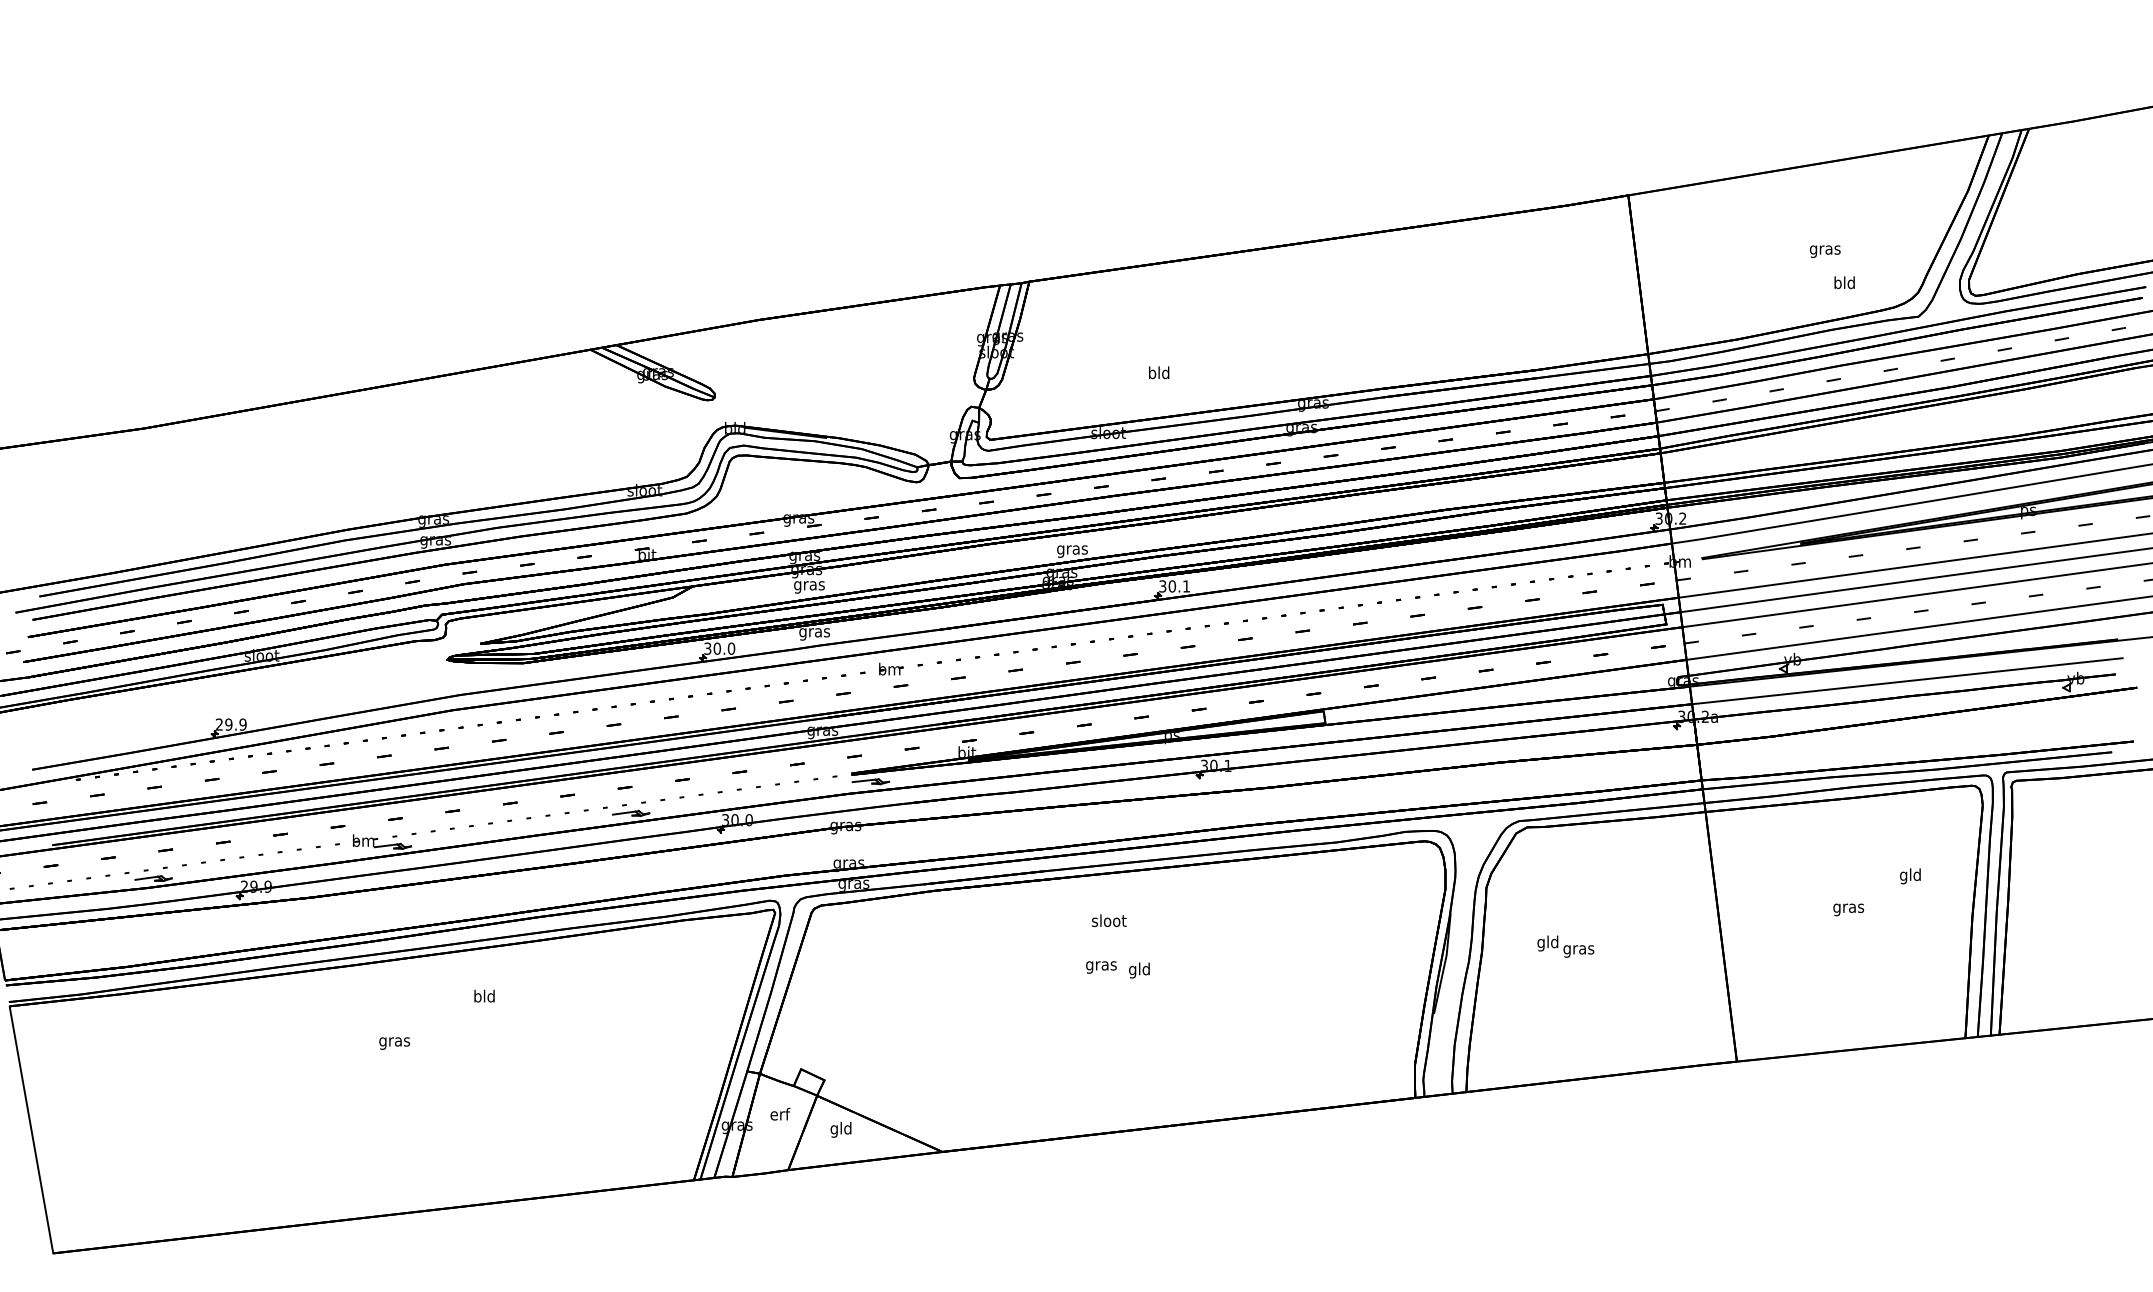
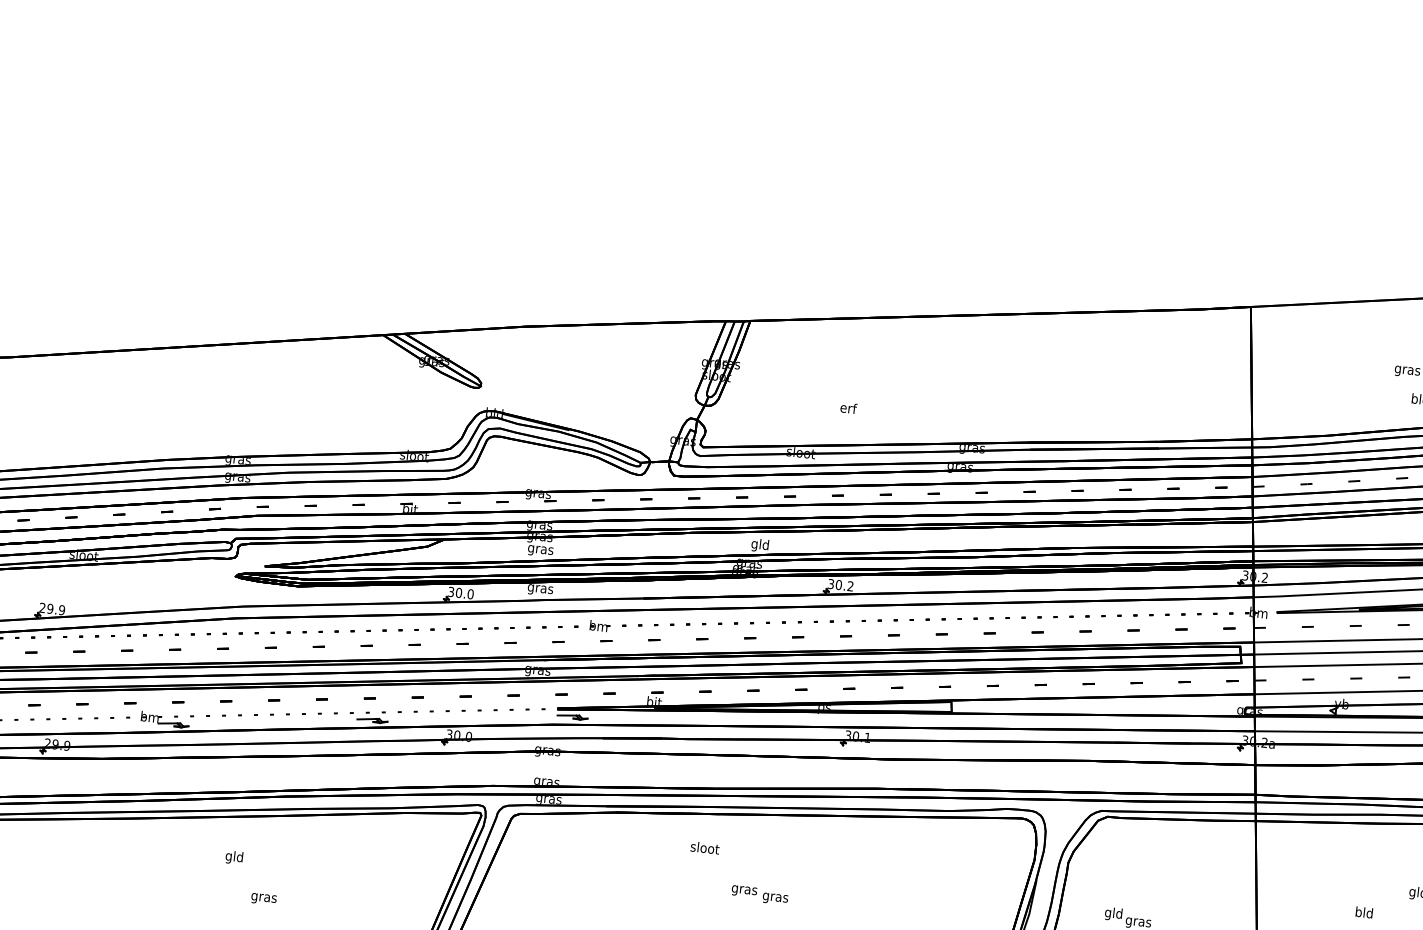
text: (1159, 372) -> (848, 407), bld -> erf
text: (1072, 549) -> (760, 545), gras -> gld
text: (1186, 586) -> (850, 586), 30.1 -> 30.2
text: (1848, 908) -> (1364, 914), gras -> bld
text: (1109, 920) -> (705, 847), moved
text: (1139, 970) -> (775, 897), gld -> gras
text: (477, 997) -> (228, 856), bld -> gld
text: (394, 1043) -> (263, 899), moved

